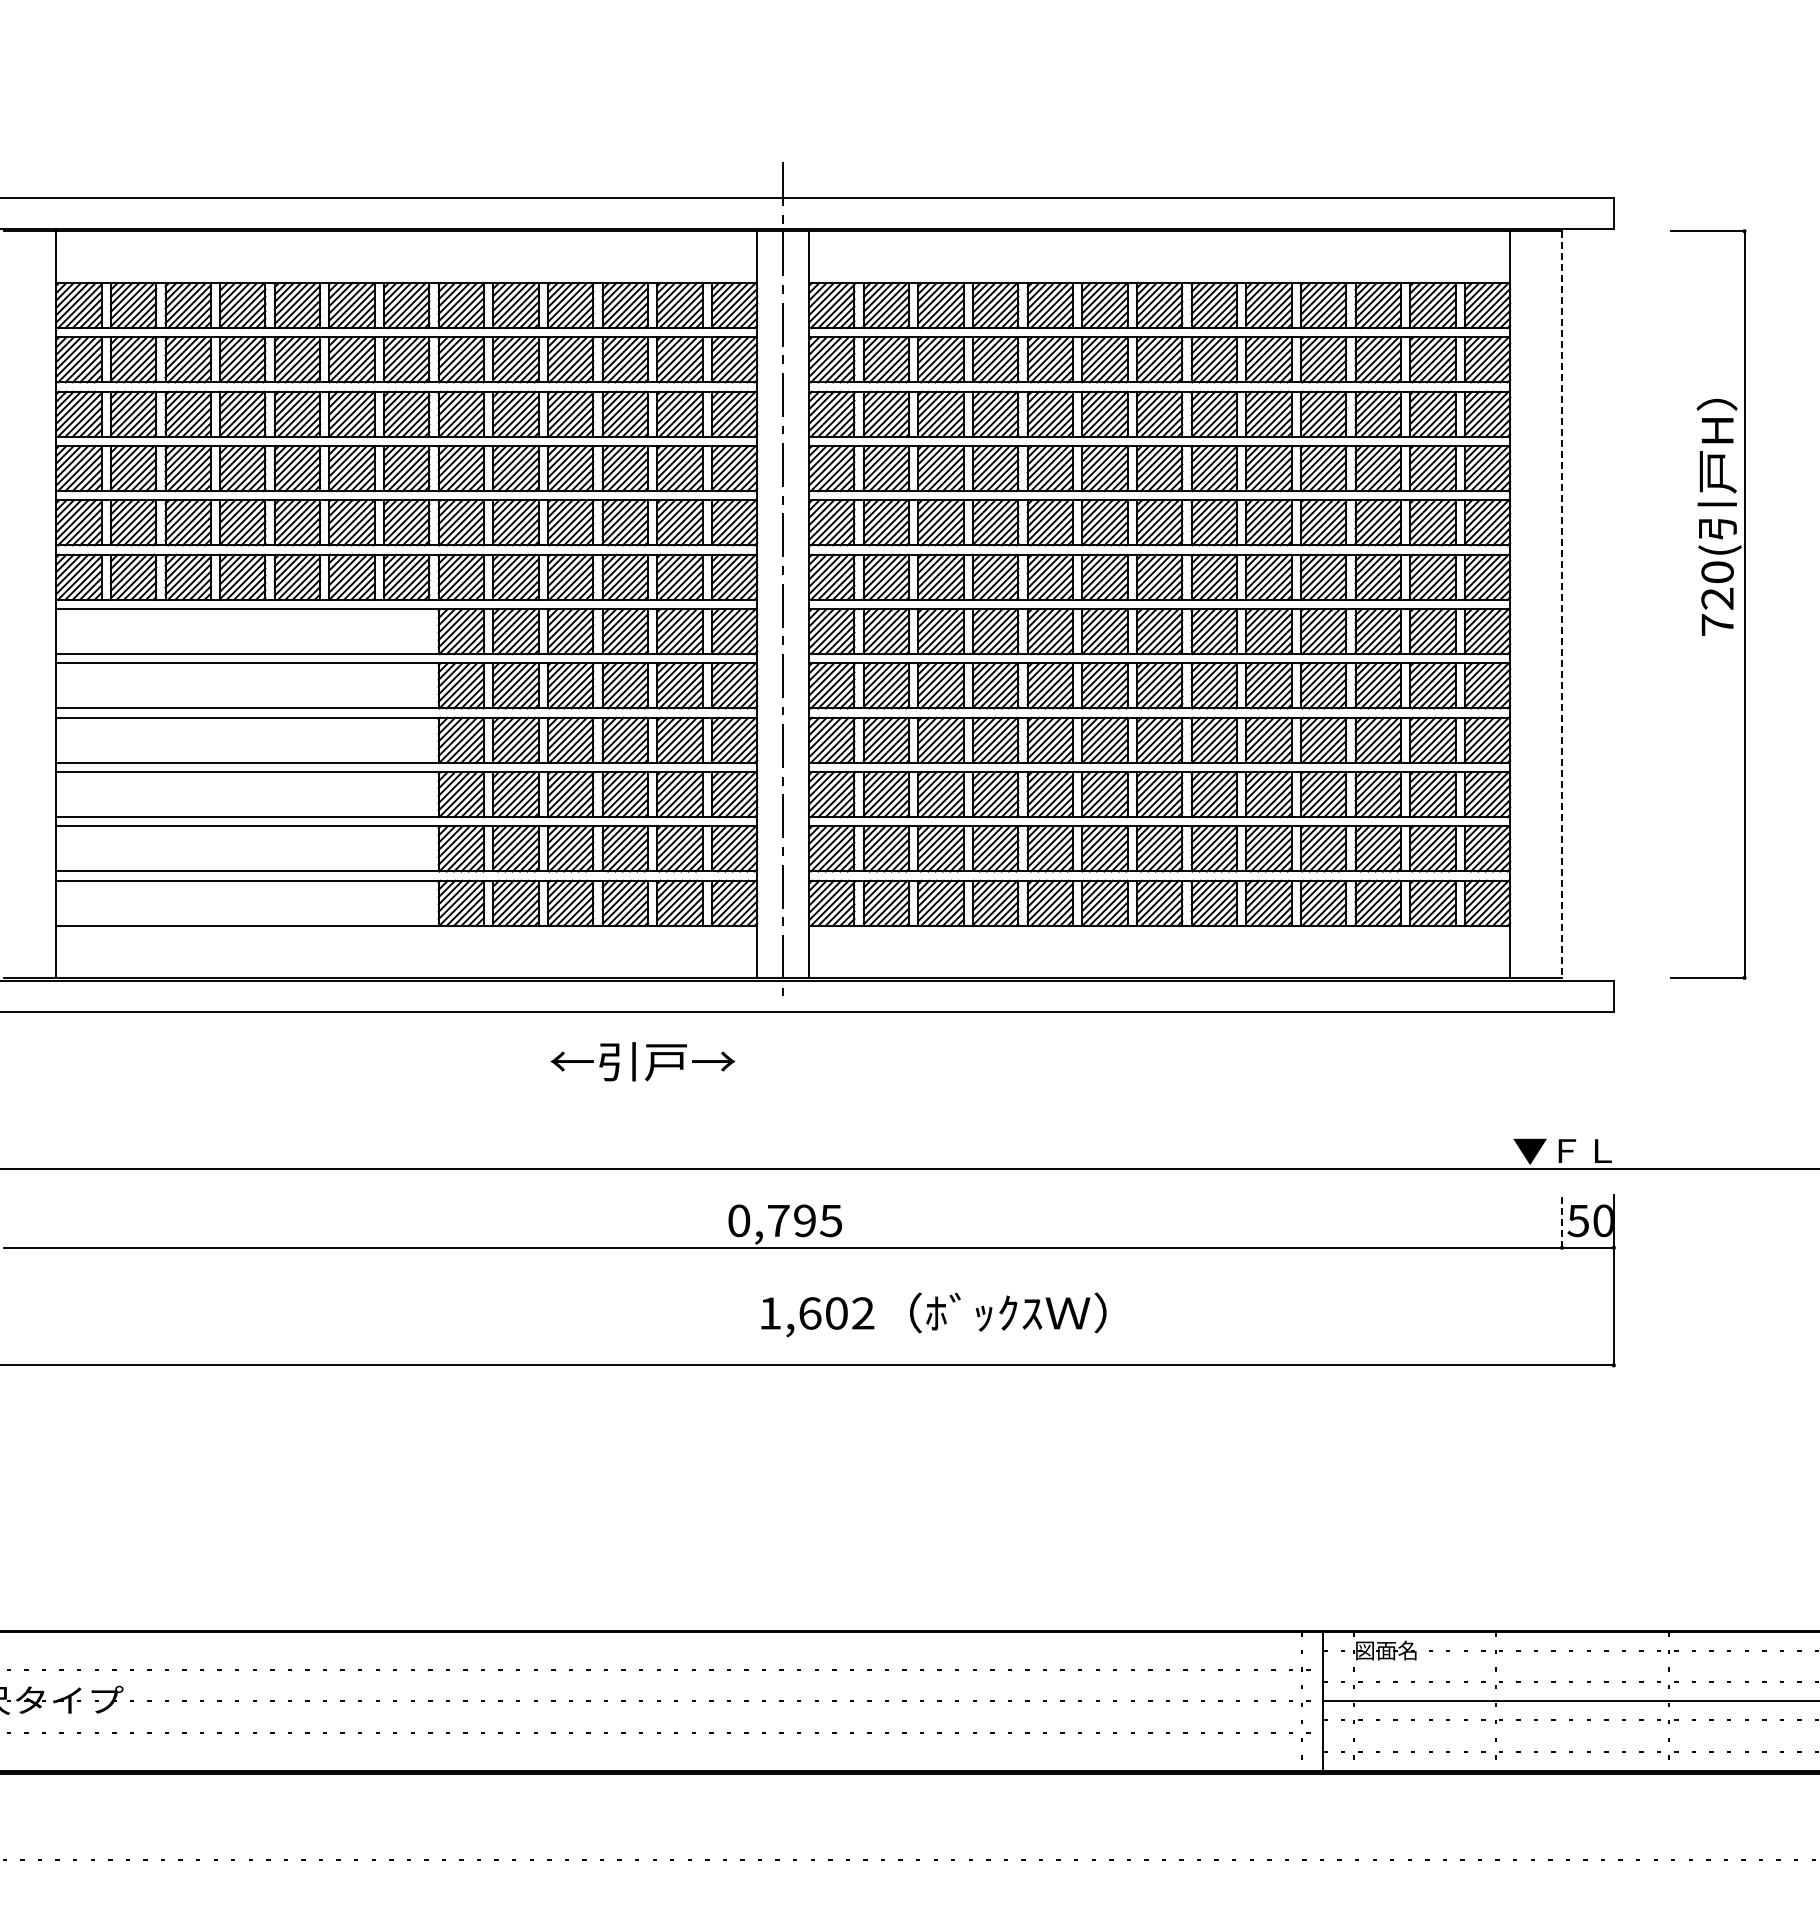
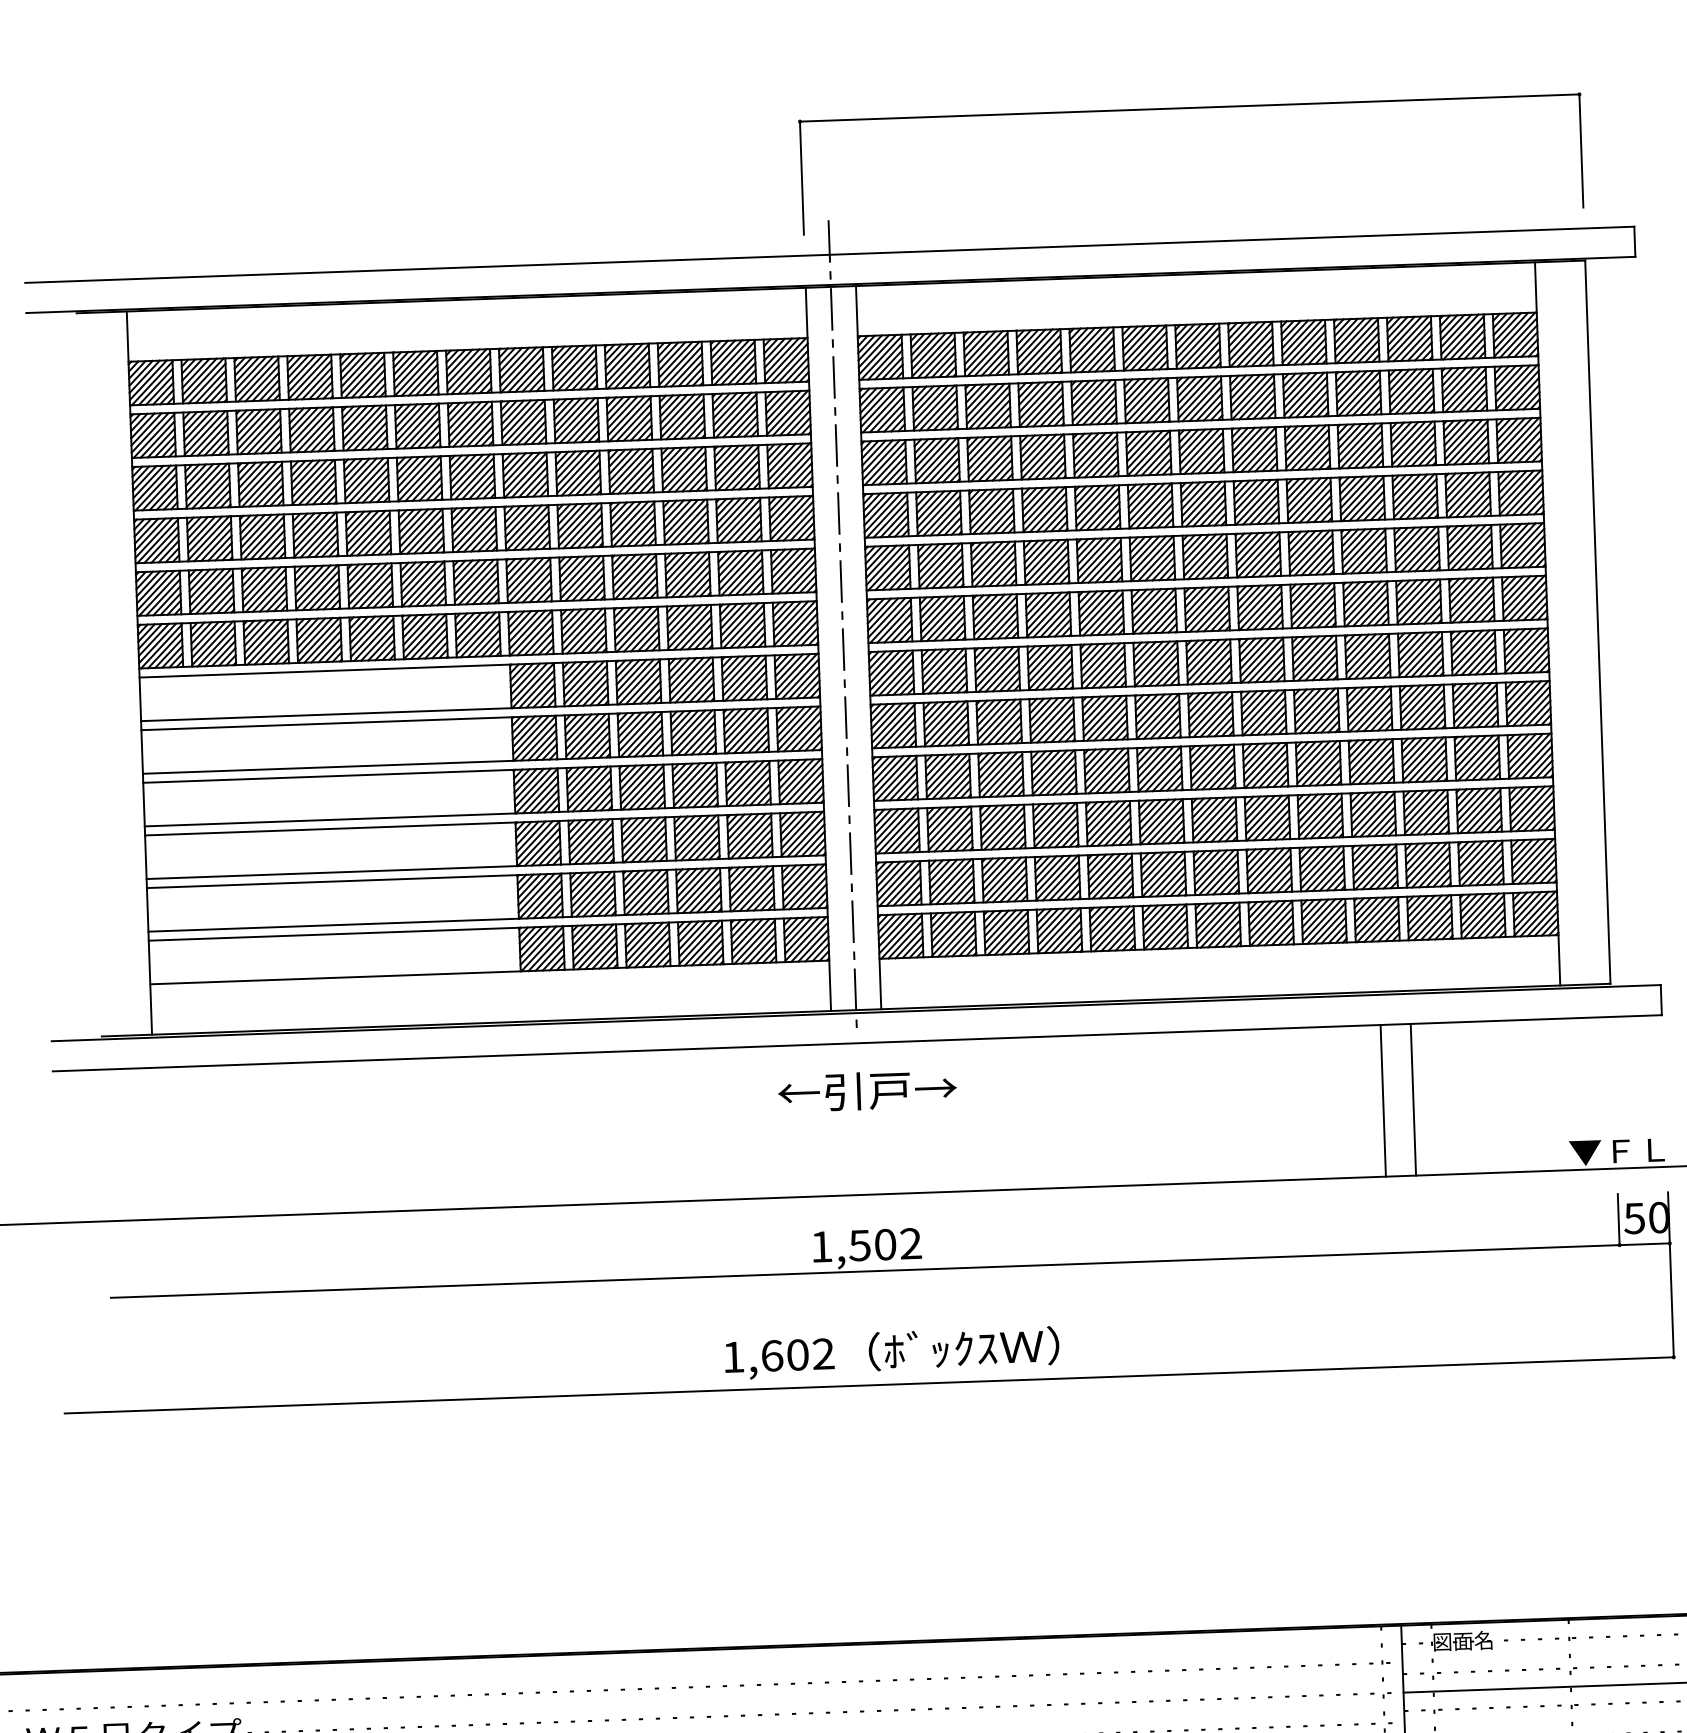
part: (1159, 60) -> (1189, 108), added
line: (1562, 605) -> (1598, 623), dashed -> solid
text: (642, 1061) -> (867, 1090), moved
line: (1323, 1090) -> (1383, 1100), added
line: (1354, 1090) -> (1413, 1099), added
text: (785, 1220) -> (866, 1245), 0,795 -> 1,502
line: (1562, 1220) -> (1619, 1218), dashed -> solid
text: (933, 1314) -> (891, 1352), moved

